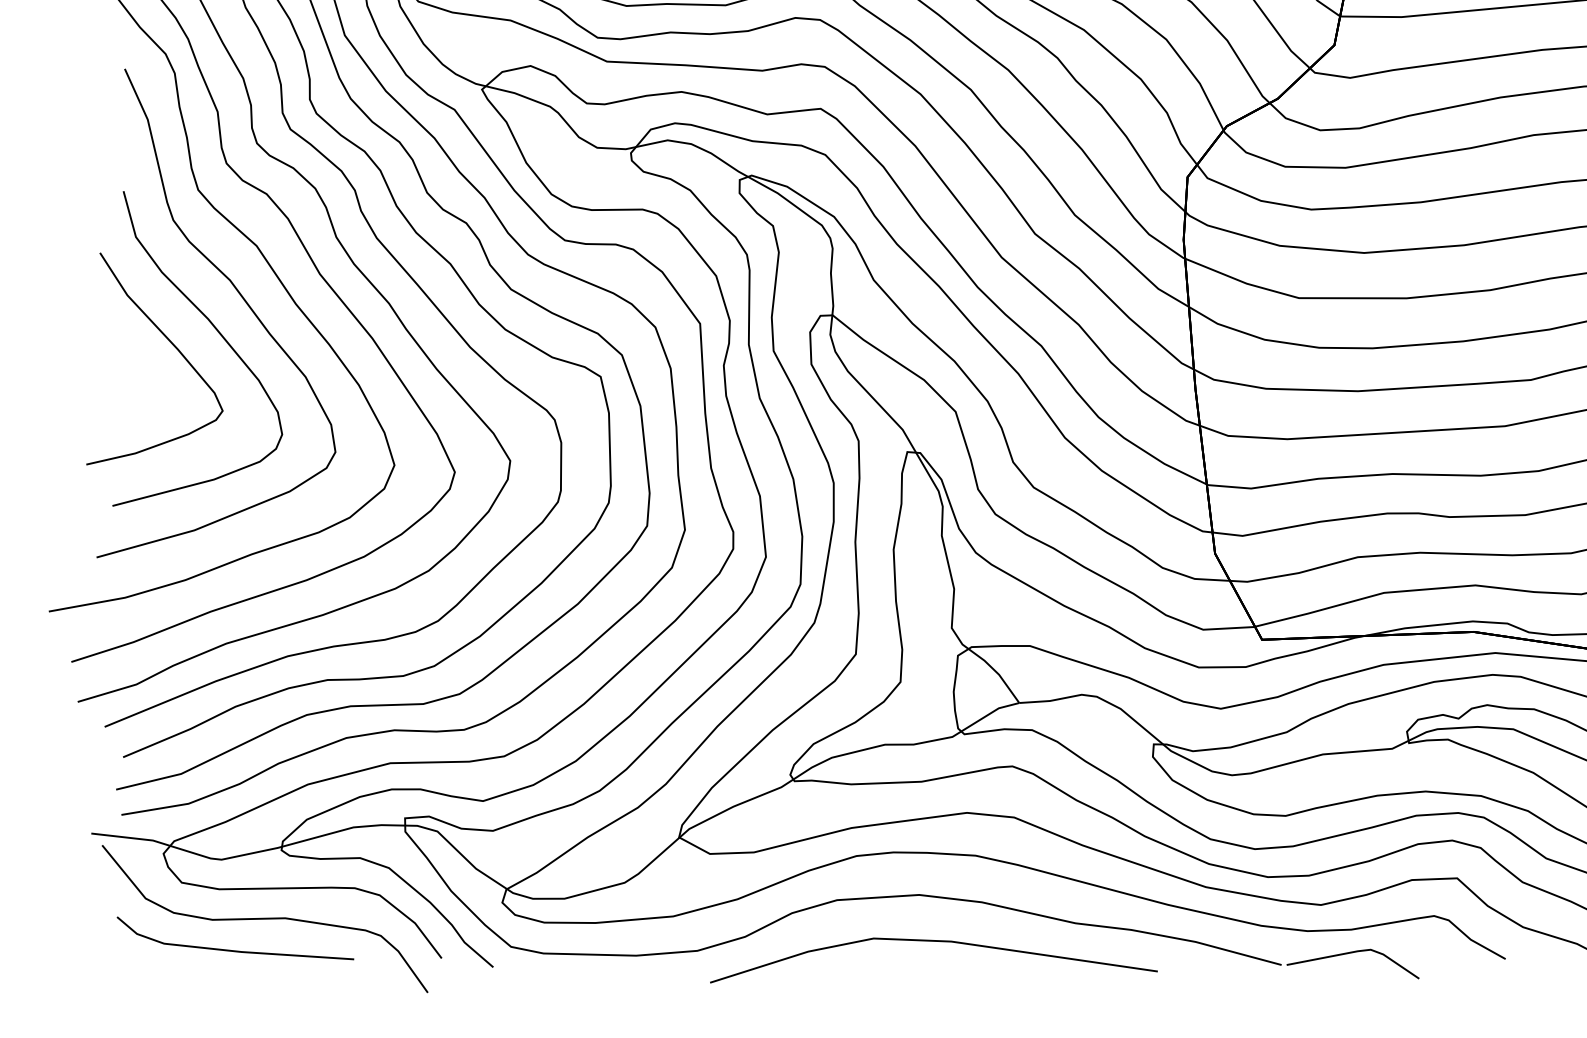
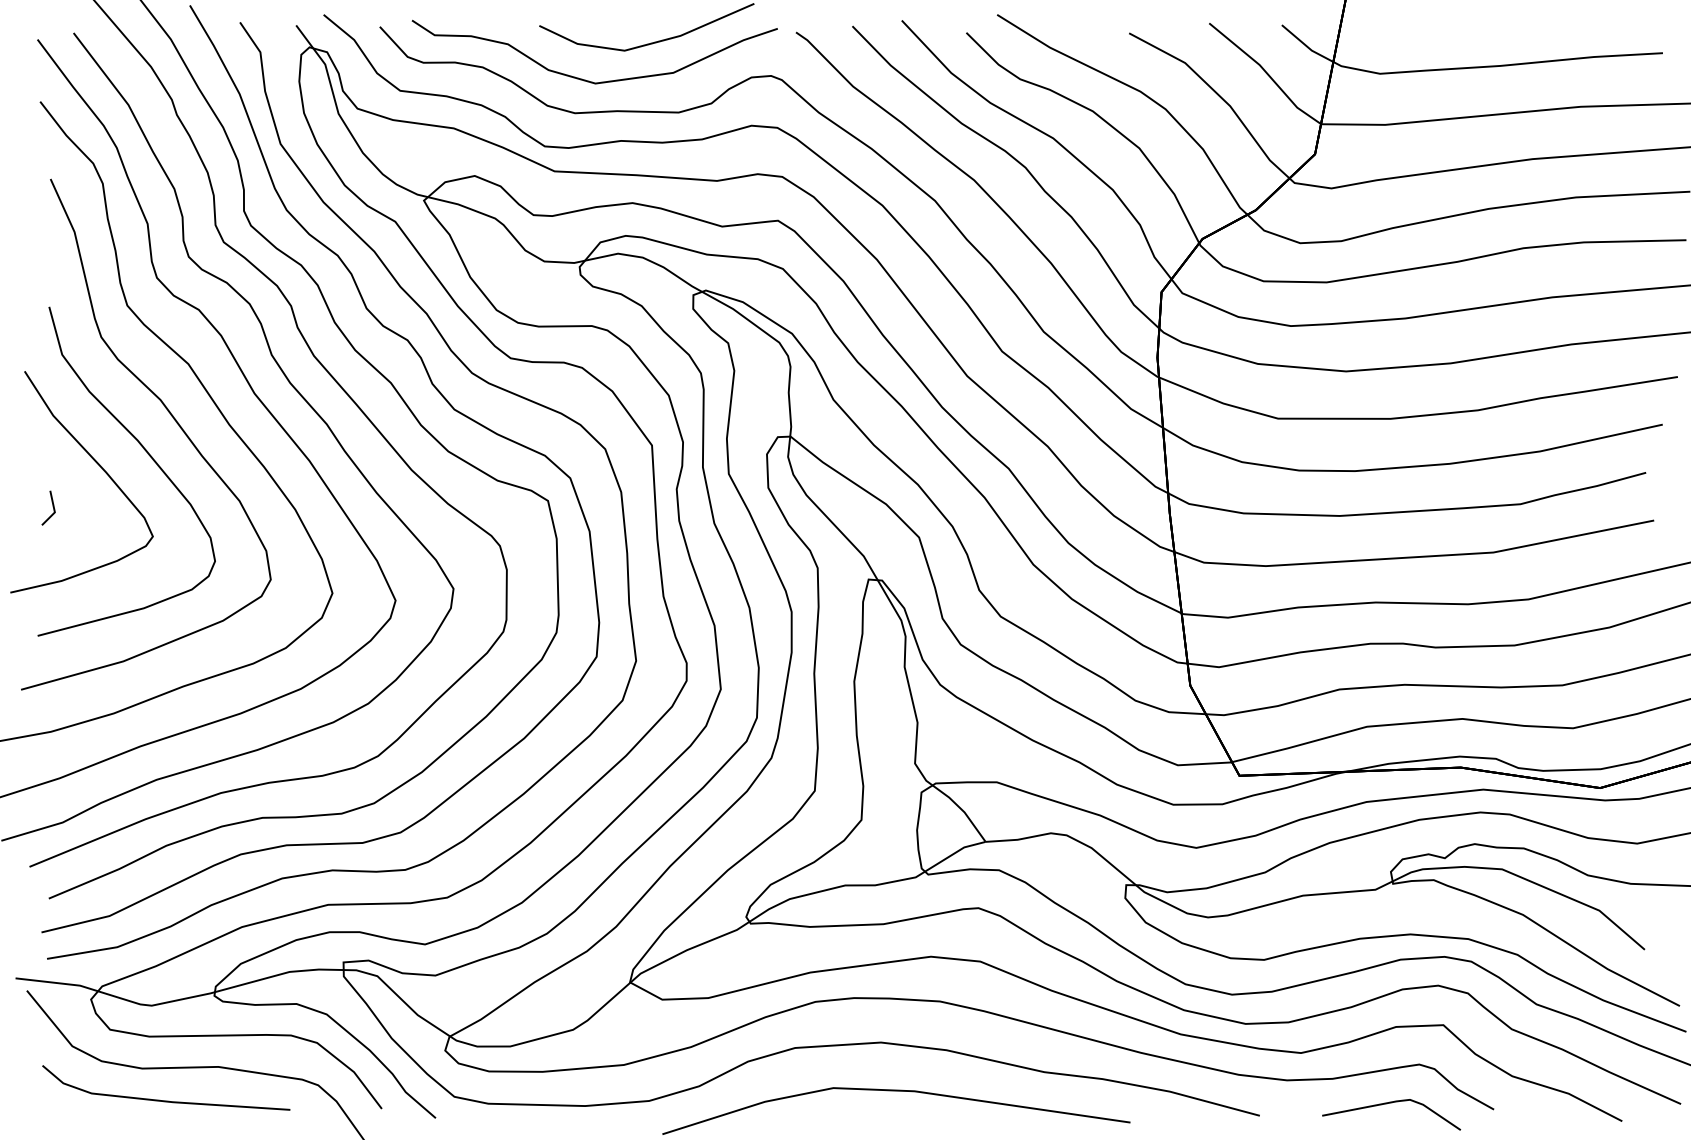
line: (126, 382) -> (52, 506), added
line: (1349, 954) -> (1387, 1104), moved

